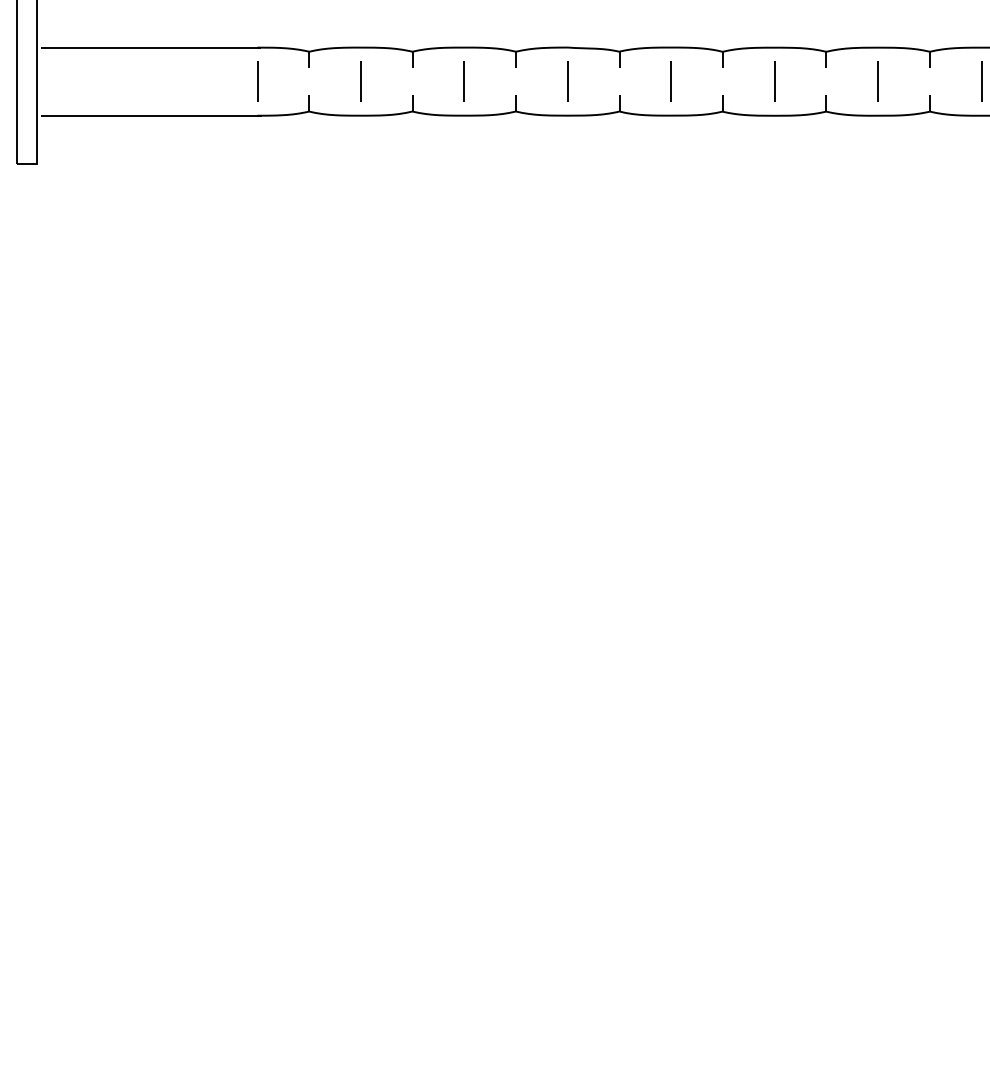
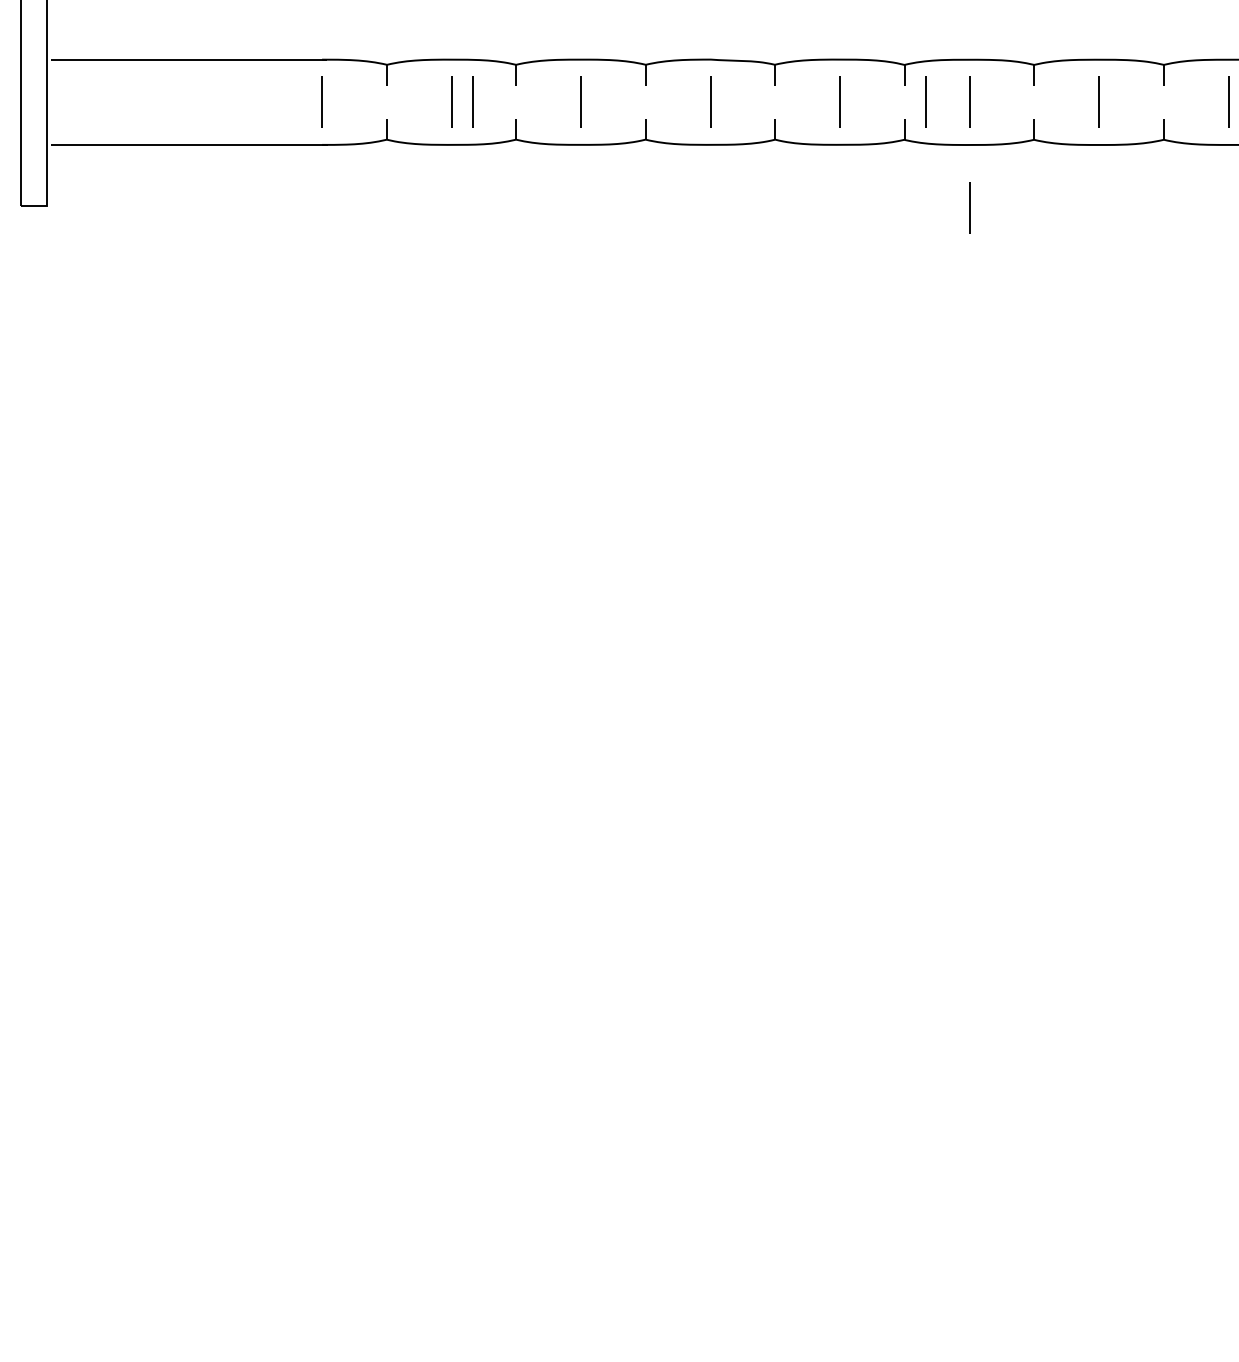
line: (377, 81) -> (472, 101), added
line: (739, 81) -> (925, 101), added
line: (774, 165) -> (969, 207), added

